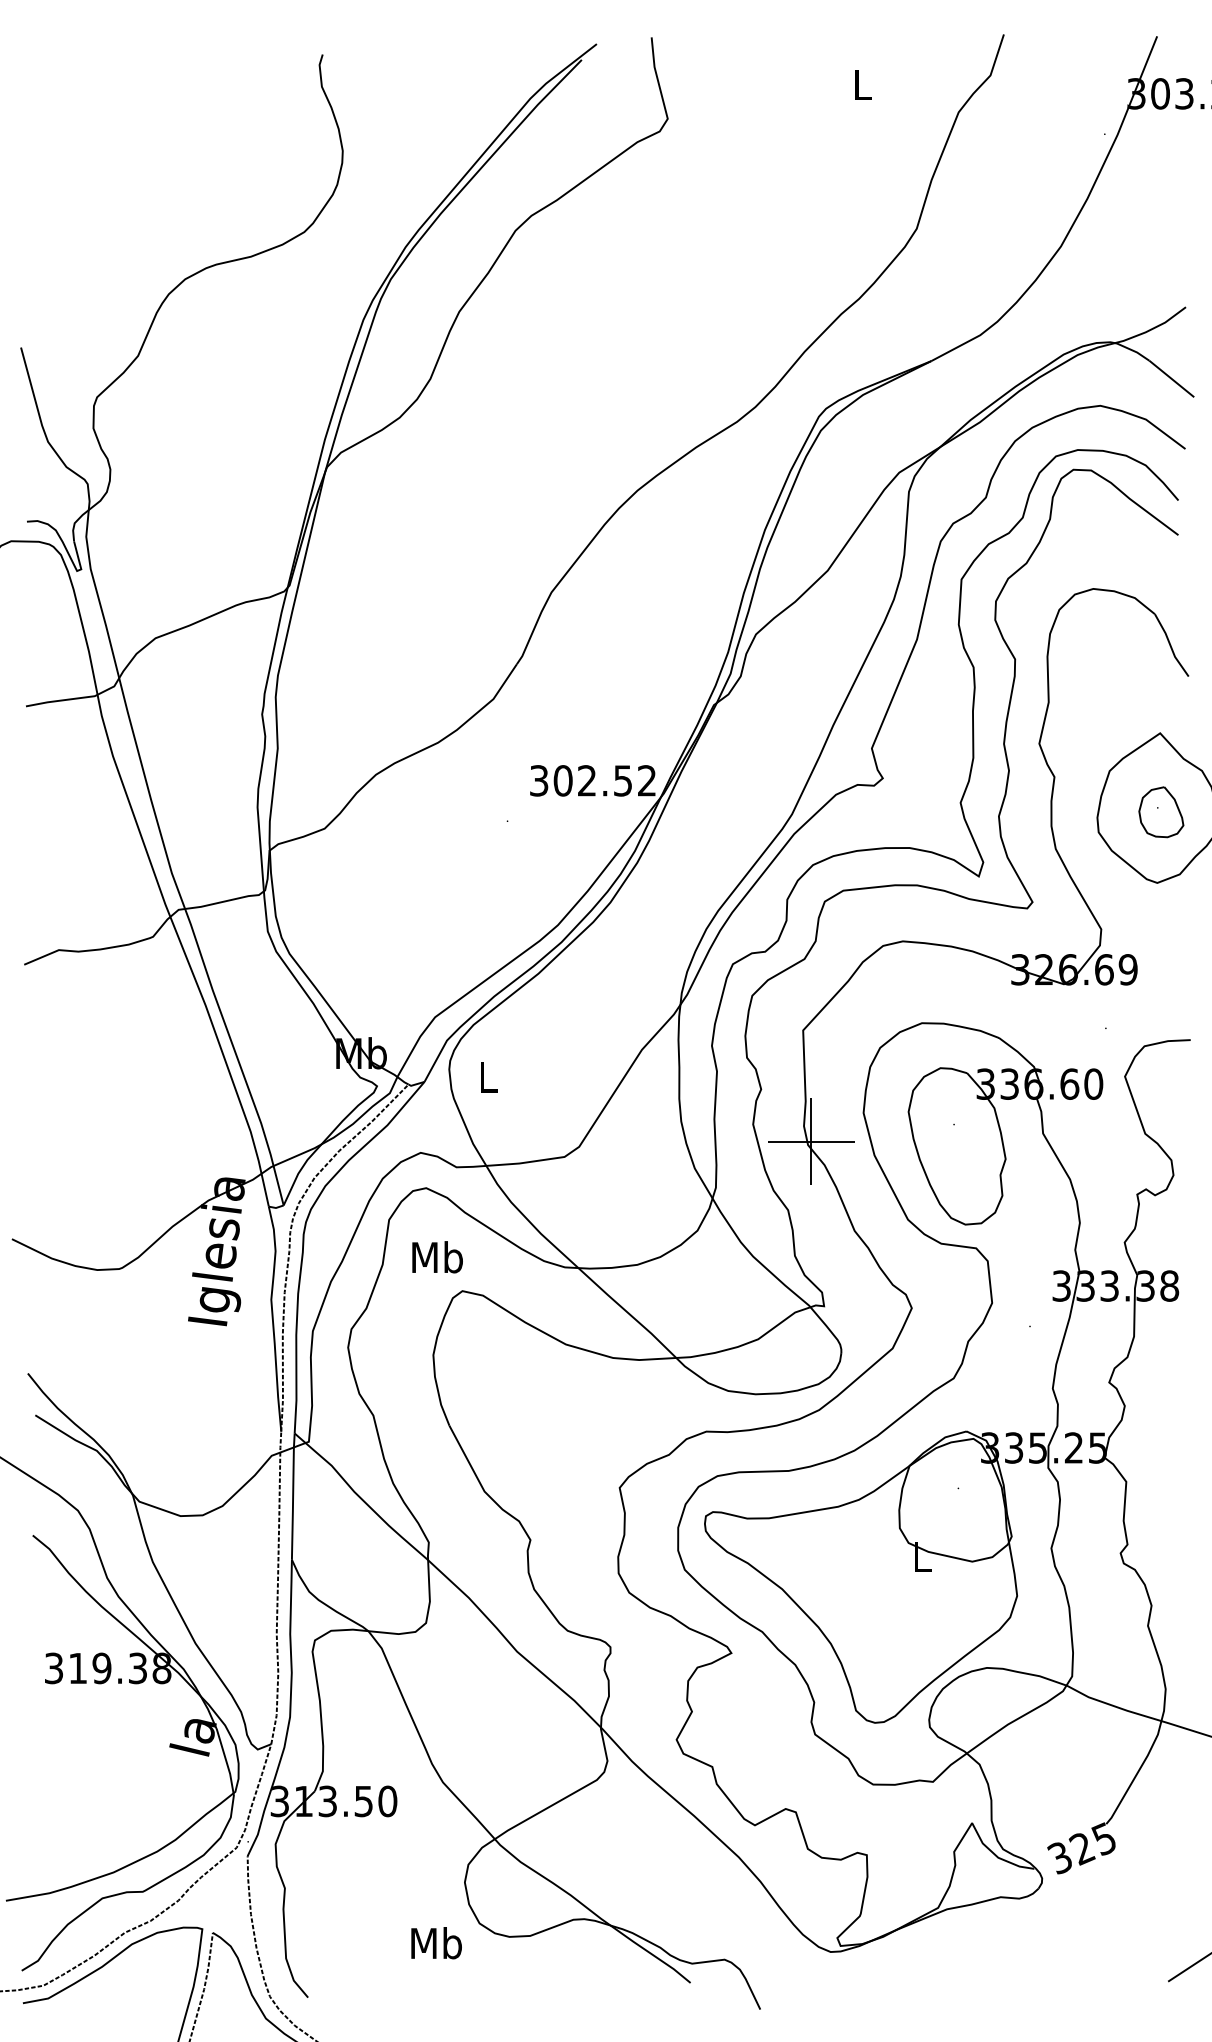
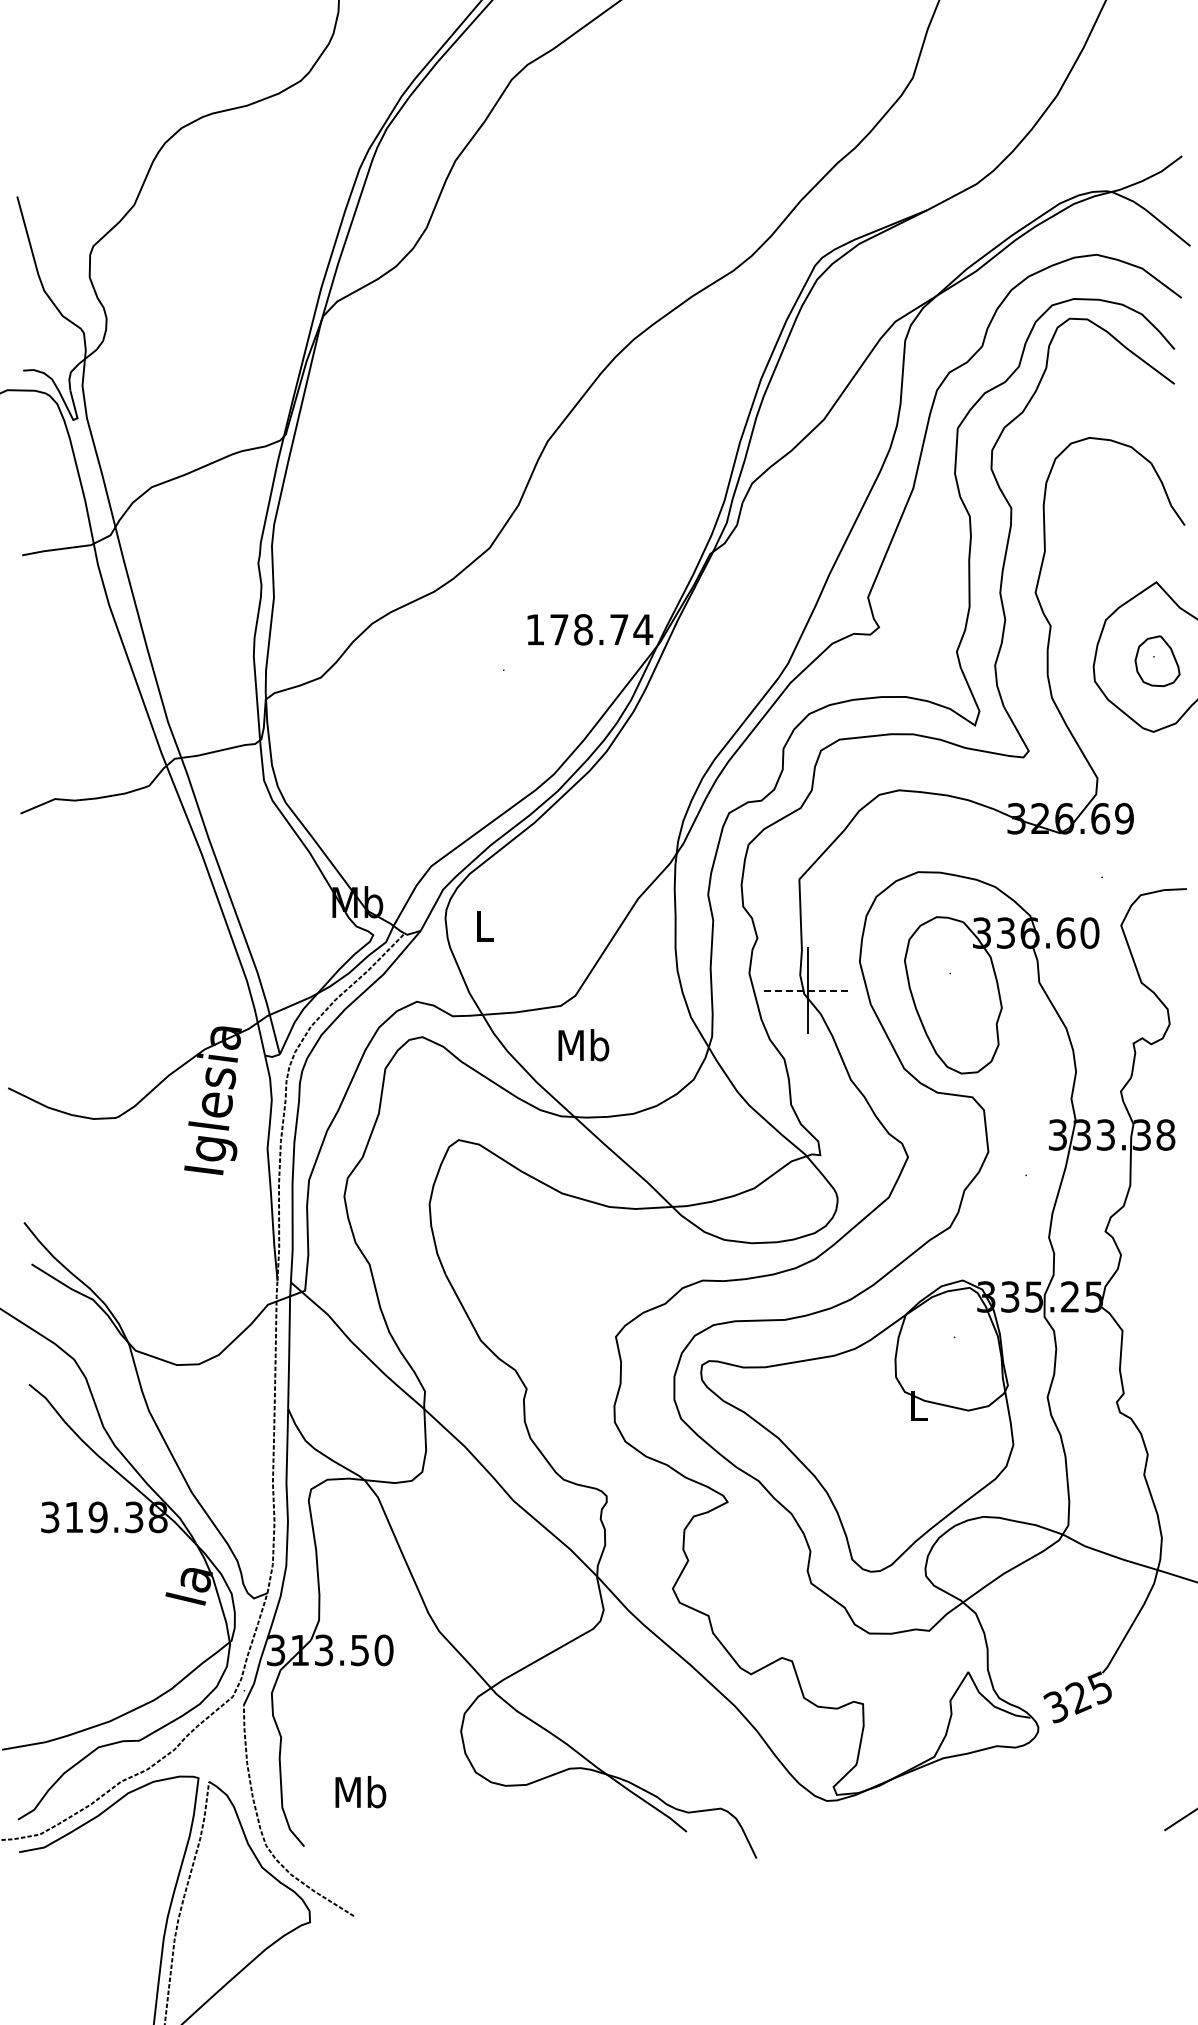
text: (593, 780) -> (589, 629), 302.52 -> 178.74
line: (811, 1141) -> (807, 990), solid -> dashed
text: (437, 1257) -> (583, 1045), moved
text: (436, 1943) -> (360, 1792), moved

